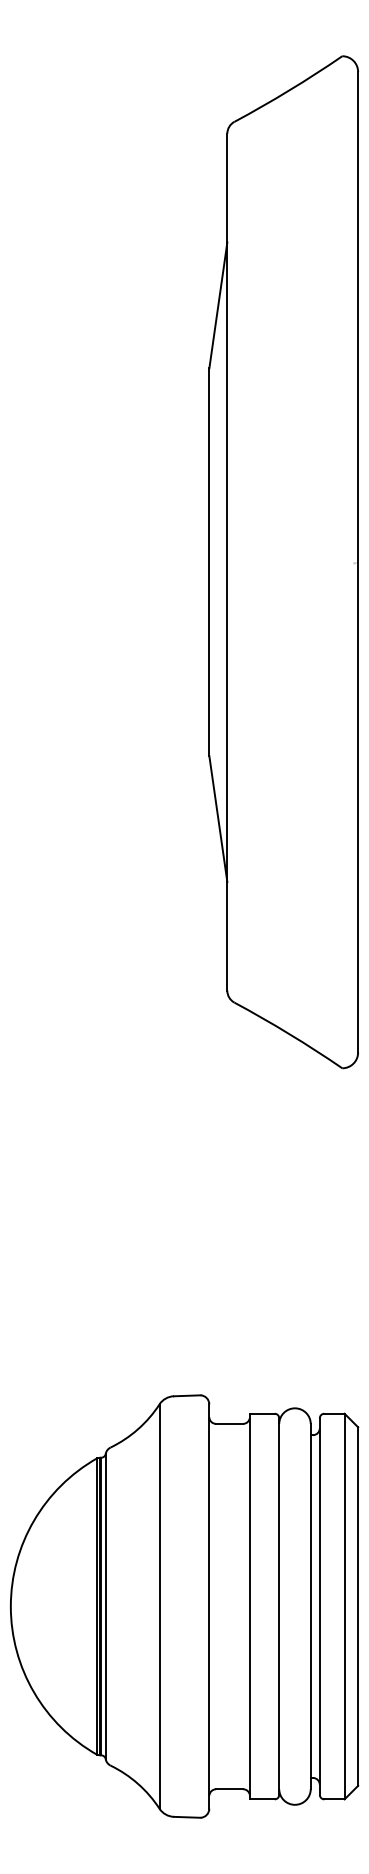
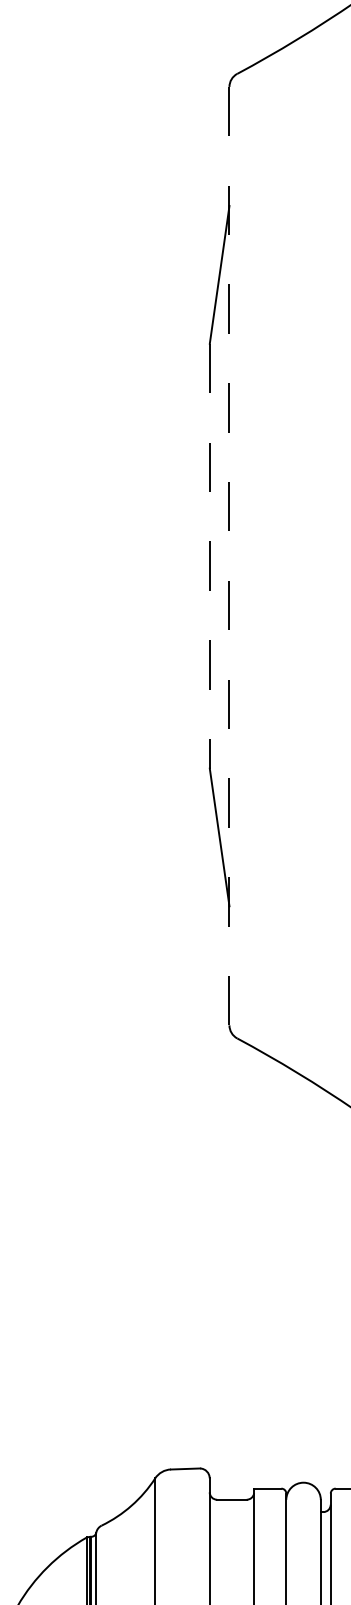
line: (227, 561) -> (229, 555), solid -> dashed
line: (209, 562) -> (209, 556), solid -> dashed

